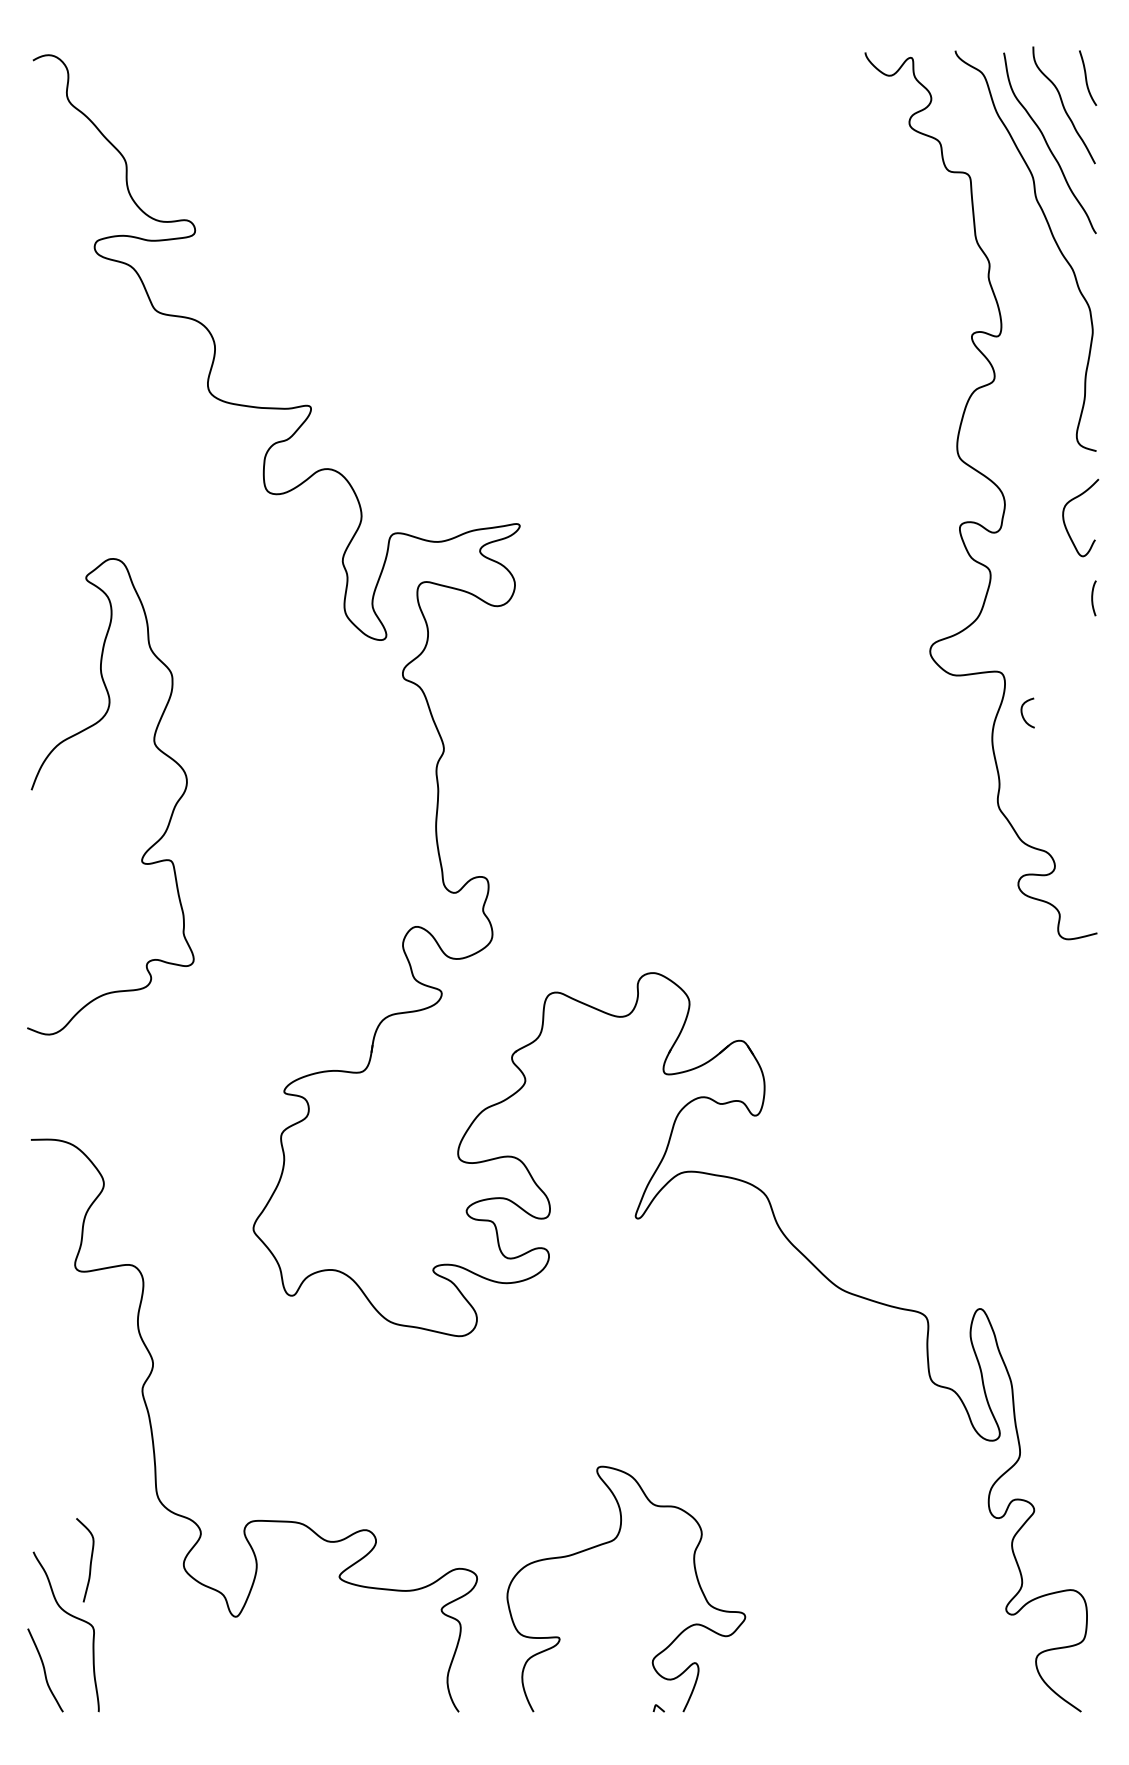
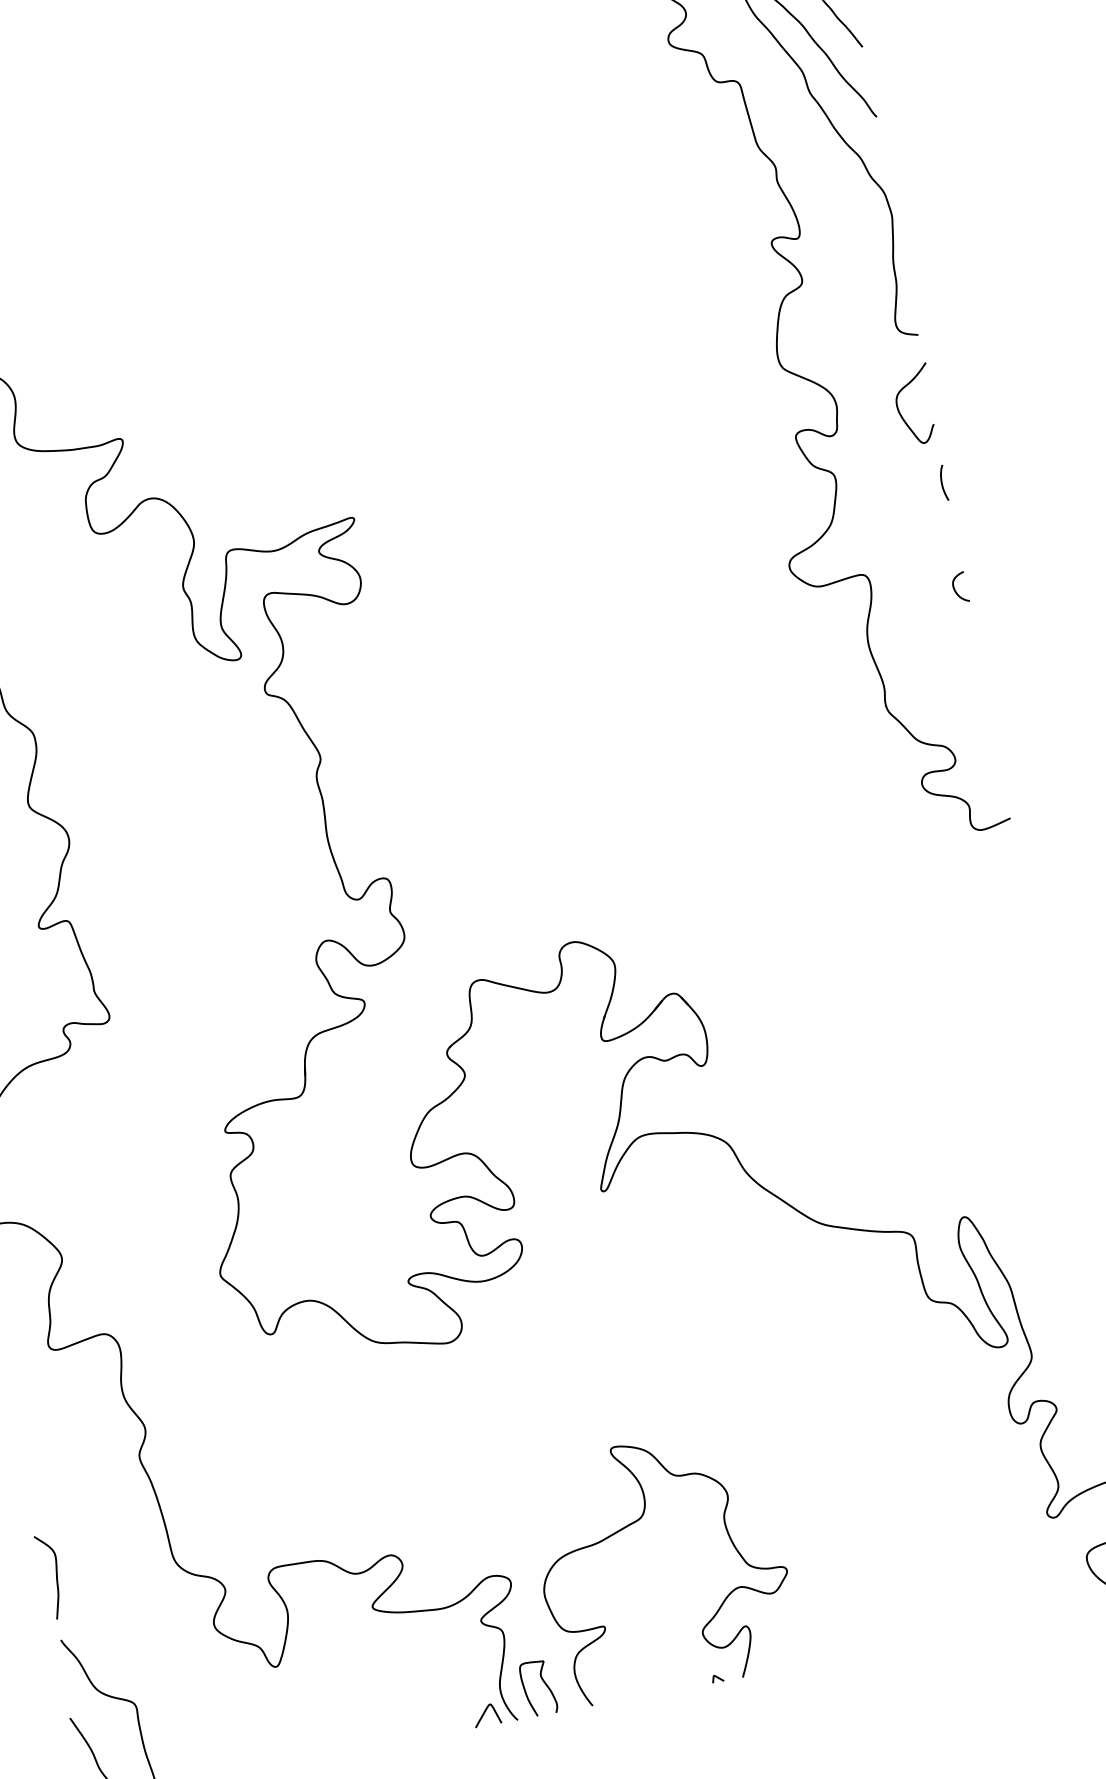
curve: (1022, 712) -> (954, 588), moved
curve: (90, 1560) -> (56, 1576), moved
part: (490, 1680) -> (543, 1682), added
curve: (428, 1699) -> (484, 1713), added

